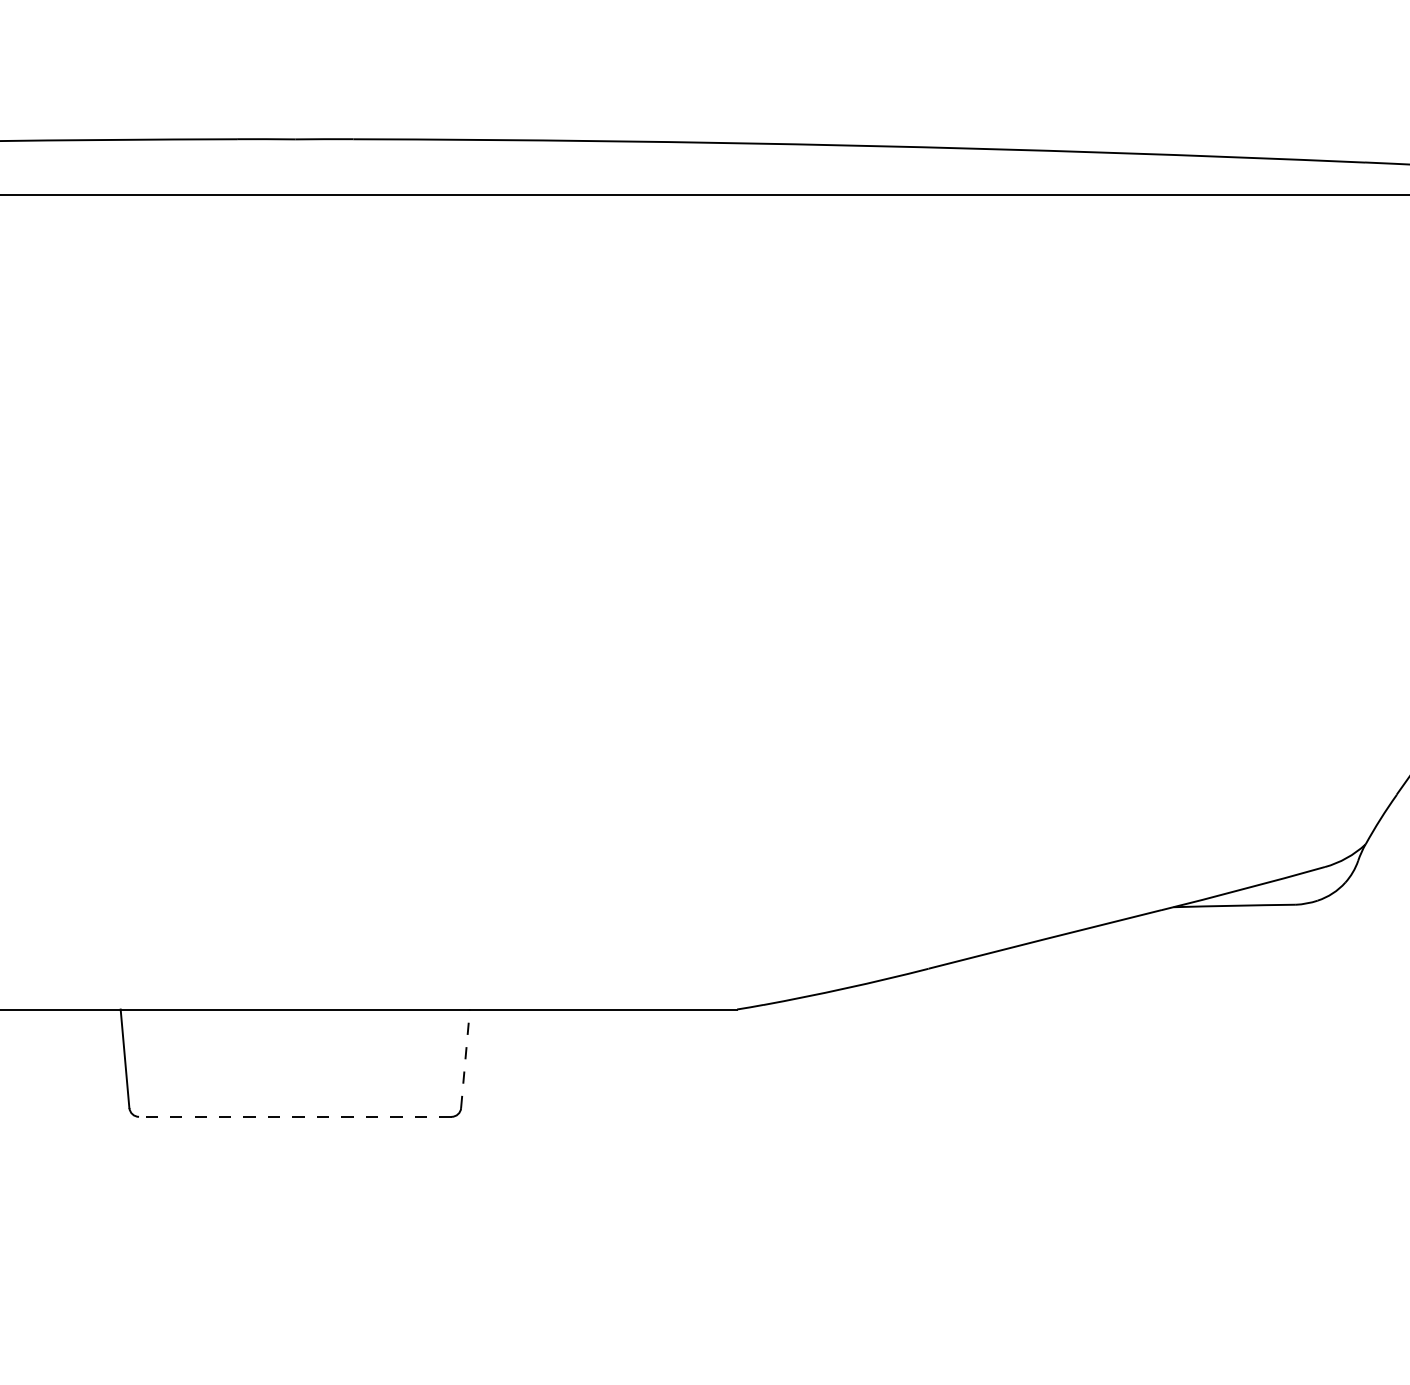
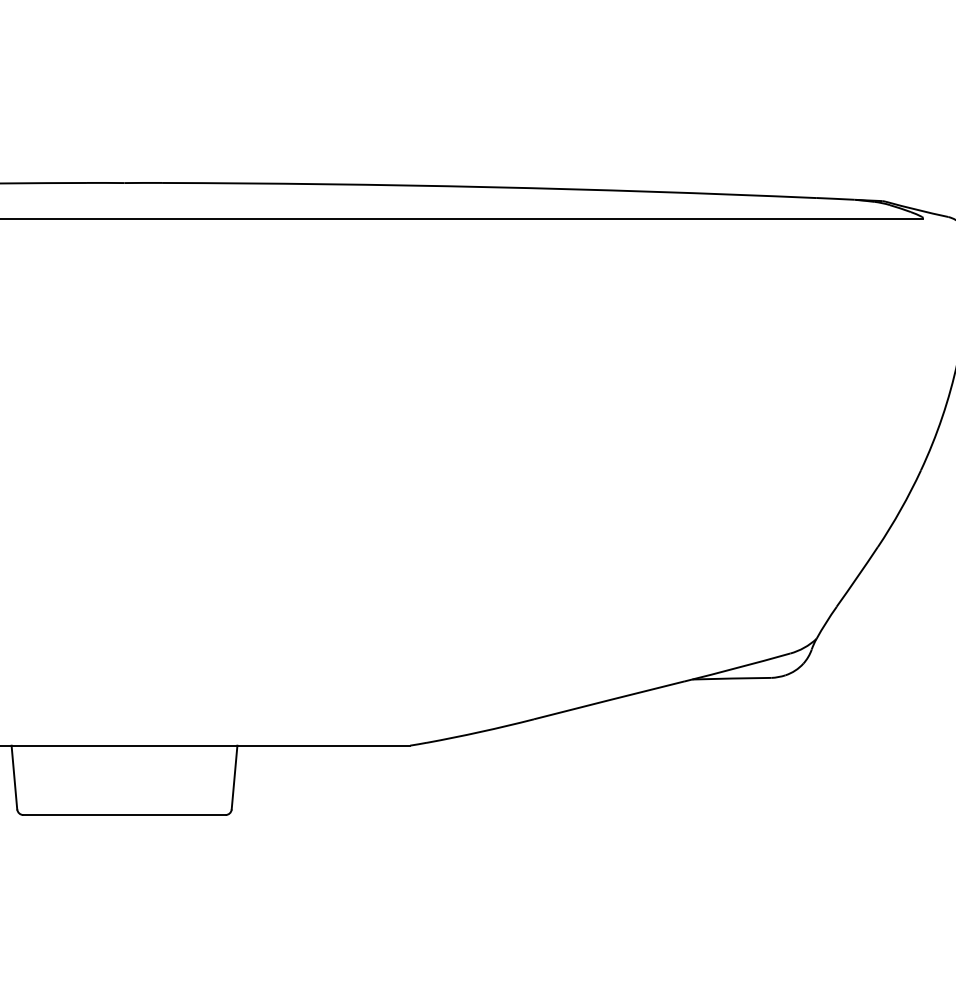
line: (465, 1058) -> (234, 777), dashed -> solid
line: (295, 1117) -> (124, 815), dashed -> solid

